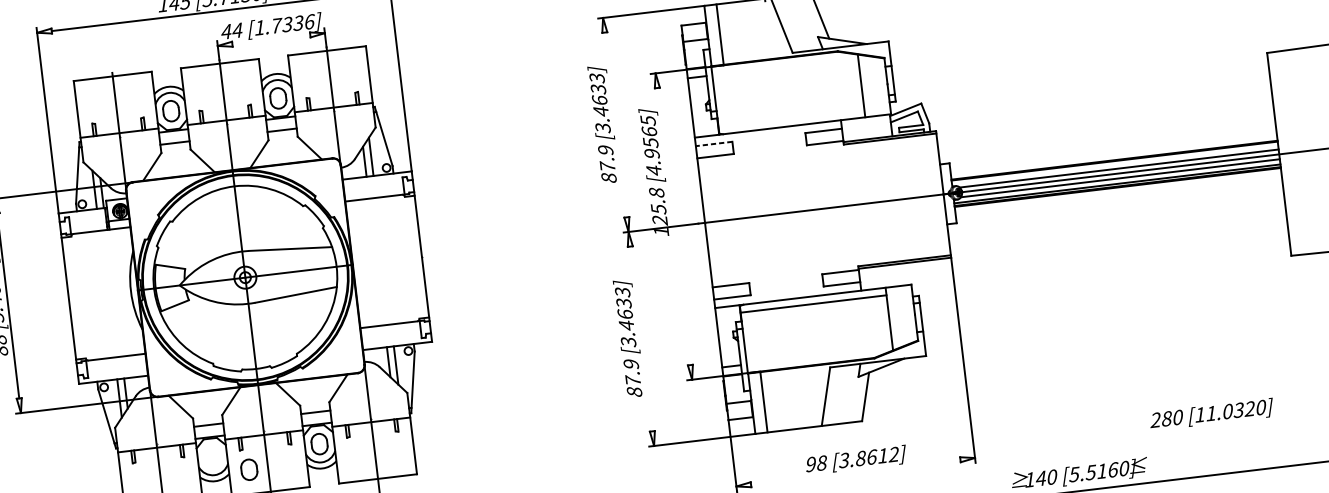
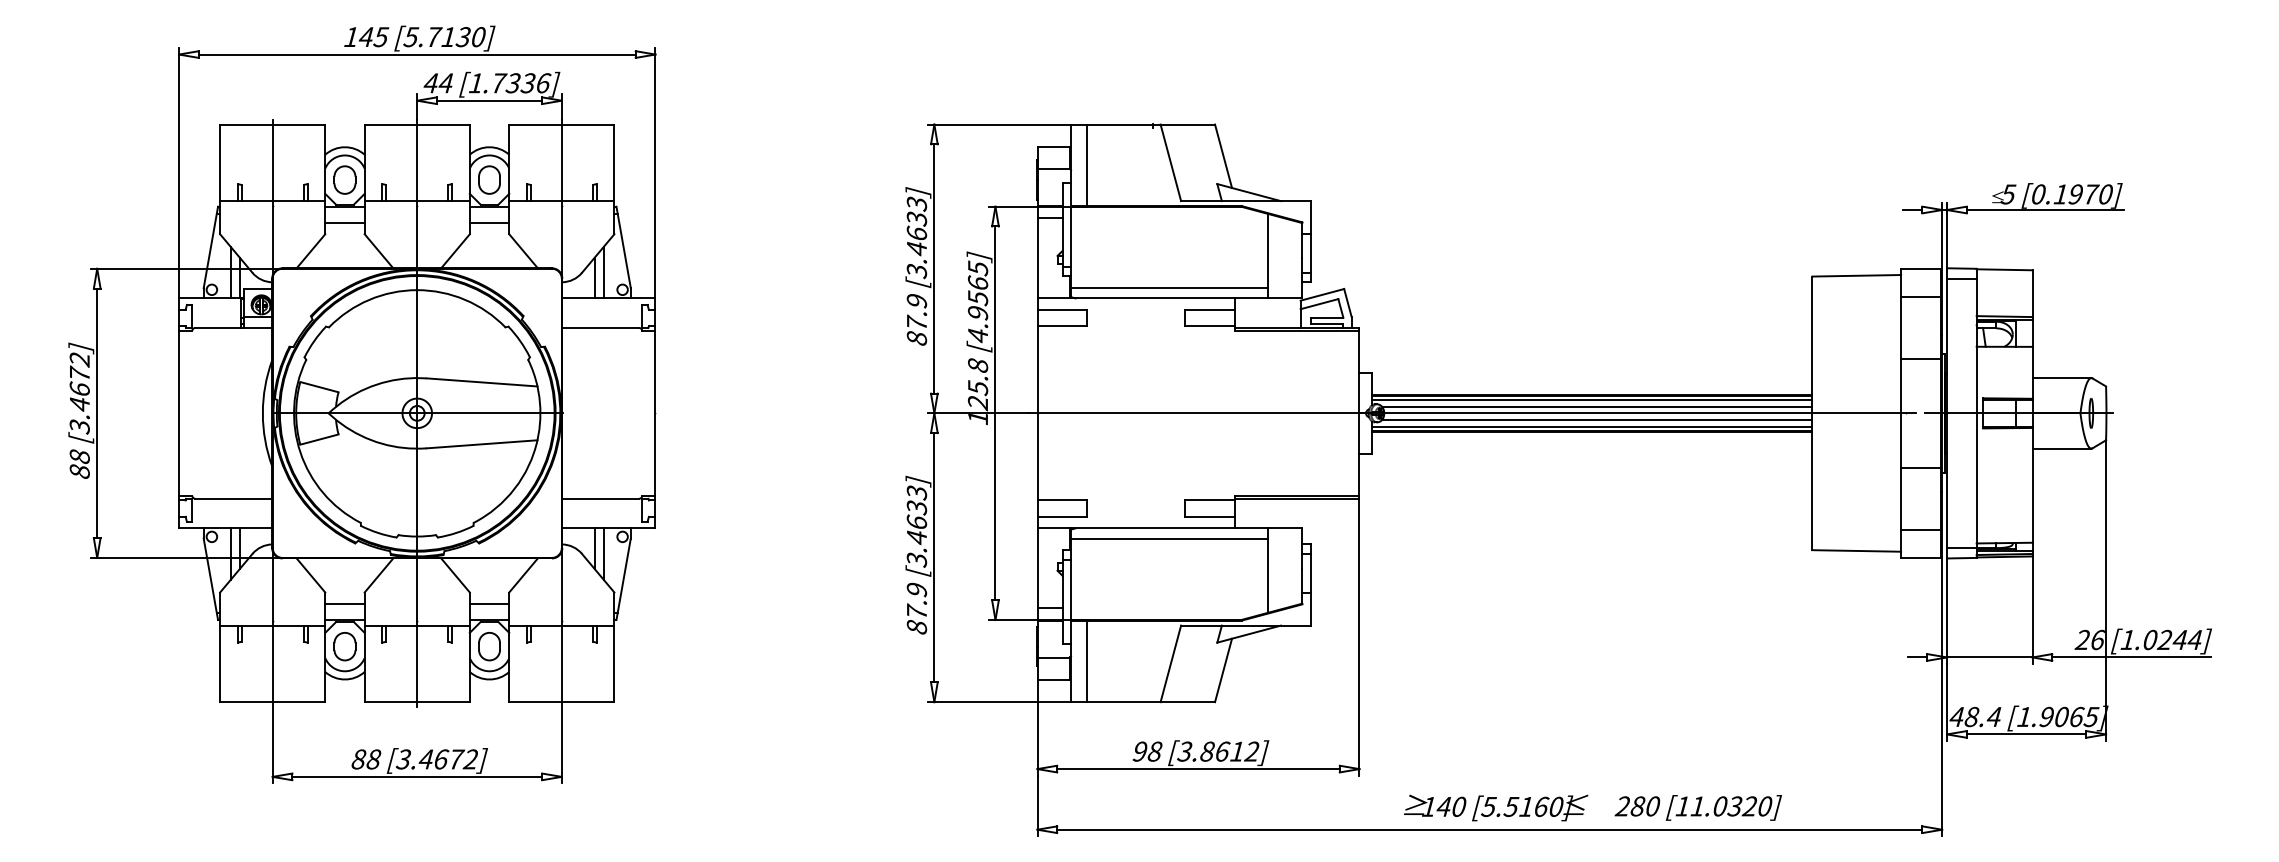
line: (271, 39) -> (489, 100), added
line: (791, 118) -> (1168, 288), added
line: (615, 124) -> (934, 268), added
line: (714, 143) -> (1062, 309), dashed -> solid
line: (1115, 163) -> (1592, 399), added
line: (673, 226) -> (995, 413), added
line: (641, 338) -> (934, 557), added
text: (1211, 414) -> (1697, 807), moved
part: (248, 469) -> (344, 646), moved
line: (855, 472) -> (1198, 769), added

